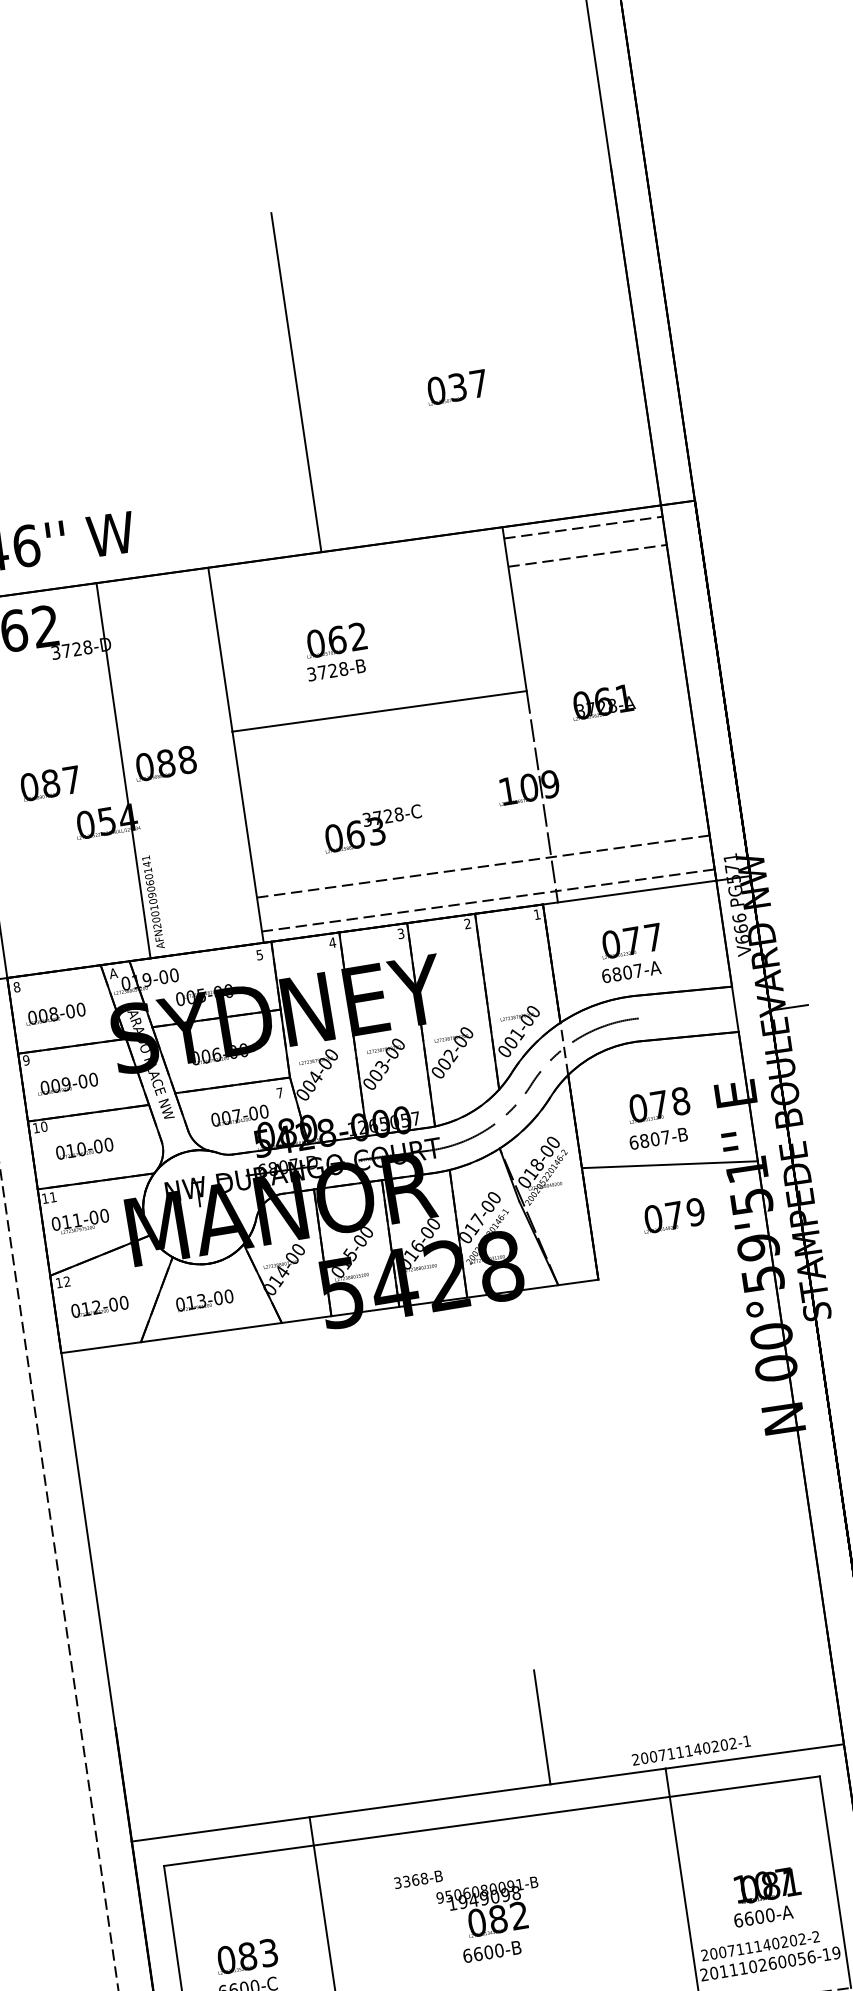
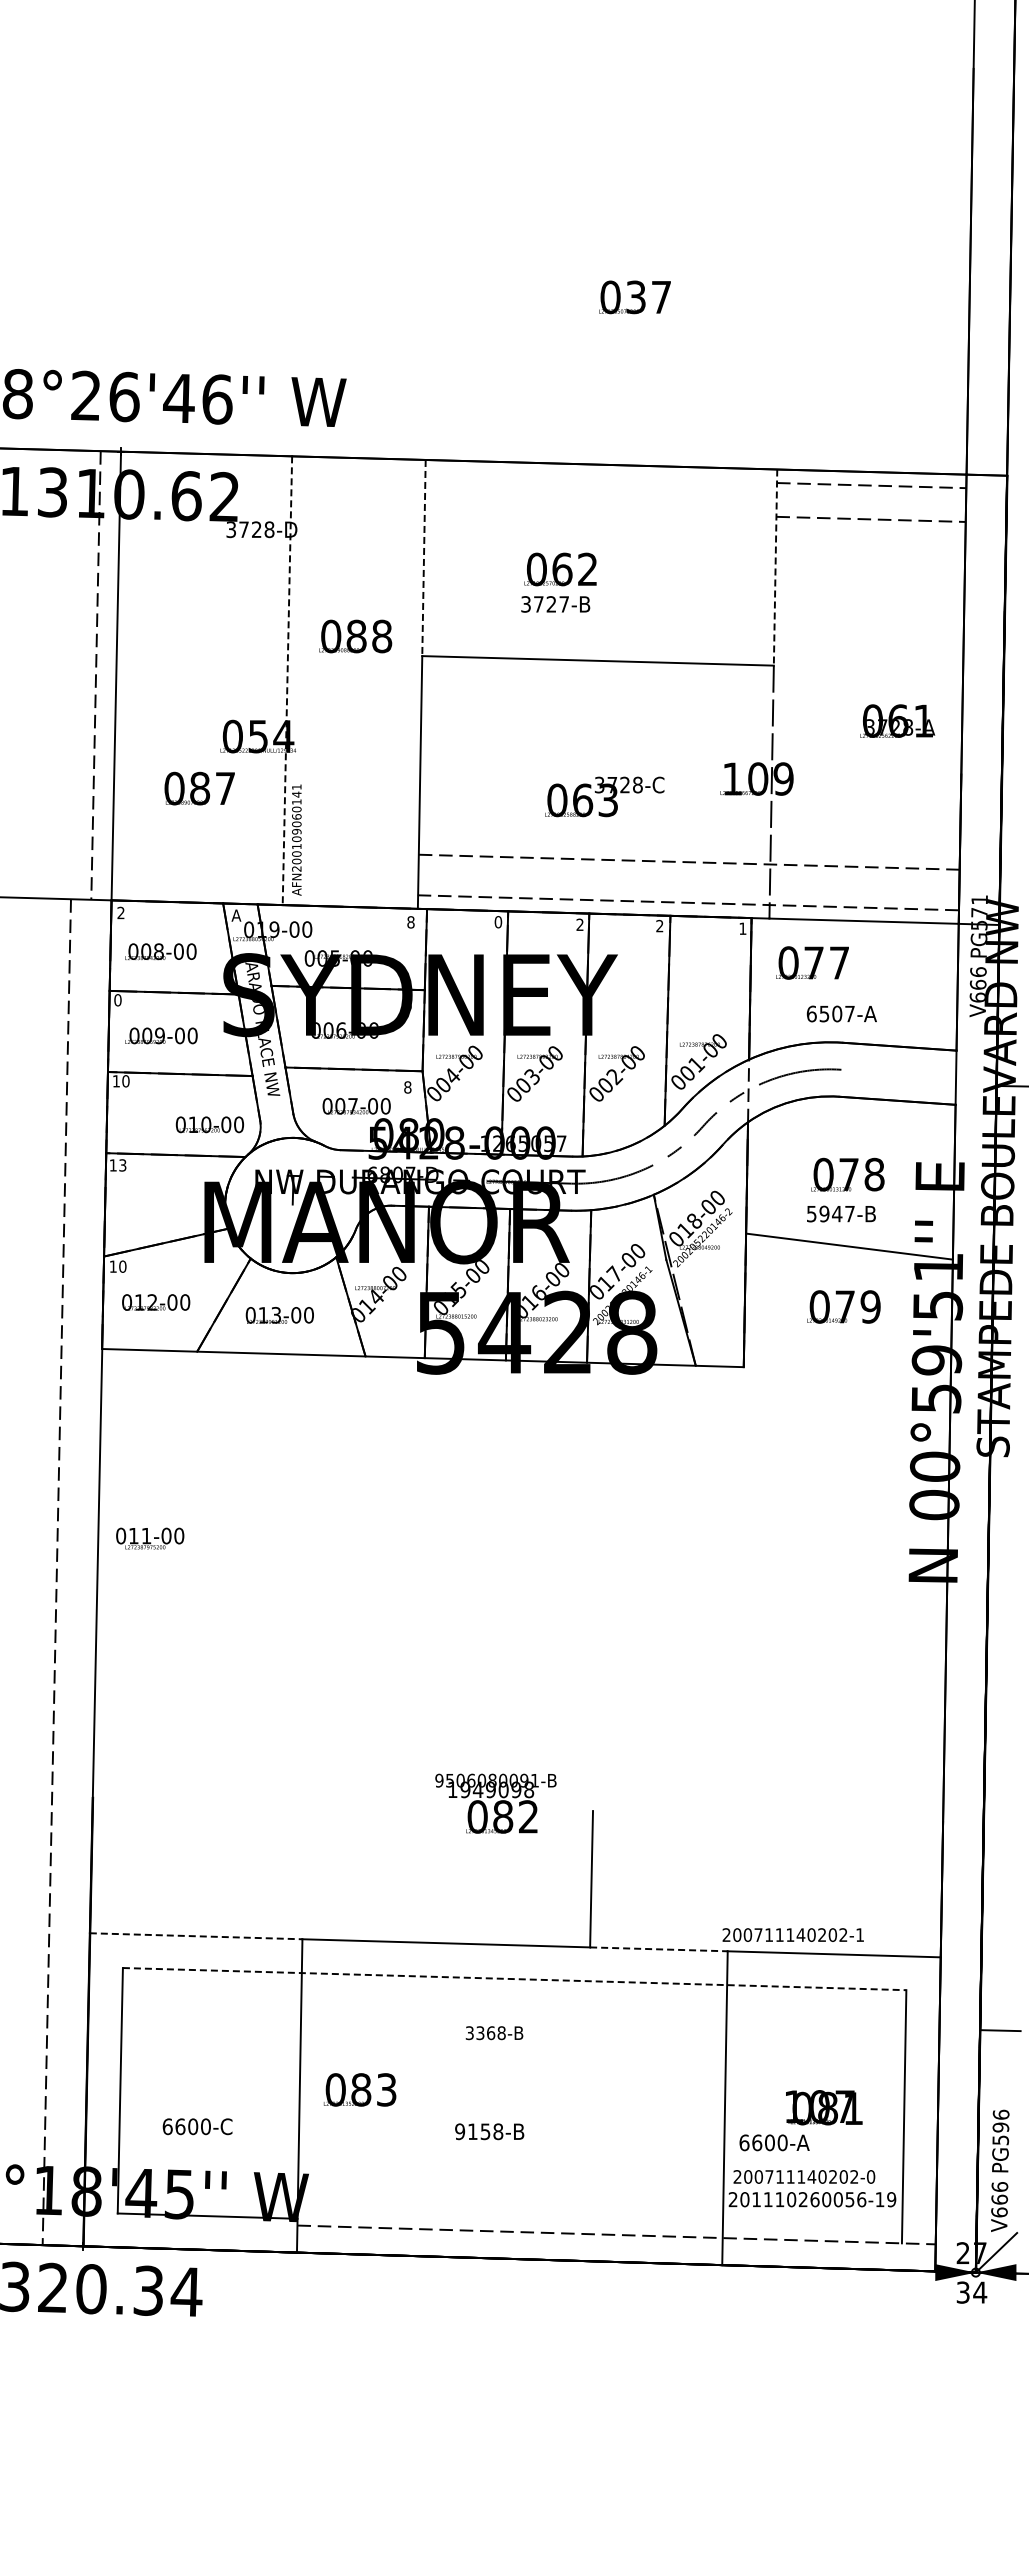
line: (295, 382) -> (563, 260), removed
text: (456, 387) -> (634, 297), moved
line: (514, 609) -> (775, 568), solid -> dashed
line: (220, 650) -> (423, 558), solid -> dashed
text: (343, 669) -> (564, 604), 3728-B -> 3727-B
text: (602, 701) -> (897, 720), moved
text: (165, 763) -> (355, 636), moved
line: (123, 771) -> (287, 681), solid -> dashed
text: (50, 783) -> (199, 788), moved
text: (372, 828) -> (604, 796), moved
text: (400, 934) -> (579, 925), 3 -> 2
text: (631, 940) -> (812, 962), moved
text: (332, 943) -> (498, 922), 4 -> 0
text: (259, 955) -> (410, 922), 5 -> 8
text: (616, 973) -> (824, 1013), 6807-A -> 6507-A
text: (16, 986) -> (120, 912), 8 -> 2
text: (26, 1060) -> (117, 1000), 9 -> 0
text: (279, 1093) -> (407, 1087), 7 -> 8
text: (644, 1140) -> (824, 1213), 6807-B -> 5947-B
text: (84, 1148) -> (209, 1124), moved
text: (52, 1197) -> (122, 1165), 11 -> 13
text: (81, 1221) -> (150, 1538), moved
text: (66, 1281) -> (122, 1266), 12 -> 10
text: (690, 1750) -> (792, 1934), moved
line: (607, 1776) -> (658, 1949), solid -> dashed
line: (491, 1821) -> (514, 1979), solid -> dashed
line: (220, 1829) -> (196, 1936), solid -> dashed
text: (418, 1879) -> (494, 2033), moved
text: (490, 1909) -> (495, 1803), moved
text: (763, 1916) -> (774, 2142), moved
text: (816, 1936) -> (871, 2176), 200711140202-2 -> 200711140202-0
text: (483, 1953) -> (479, 2131), 6600-B -> 9158-B
text: (246, 1956) -> (359, 2089), moved

